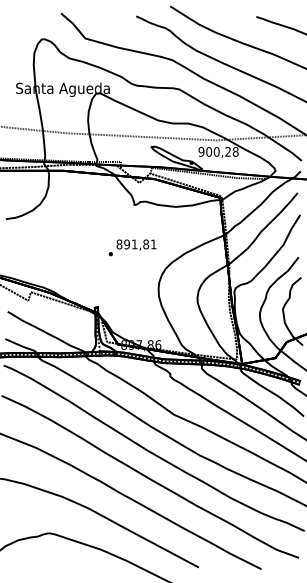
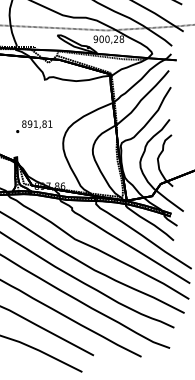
text: (132, 247) -> (34, 126), moved

